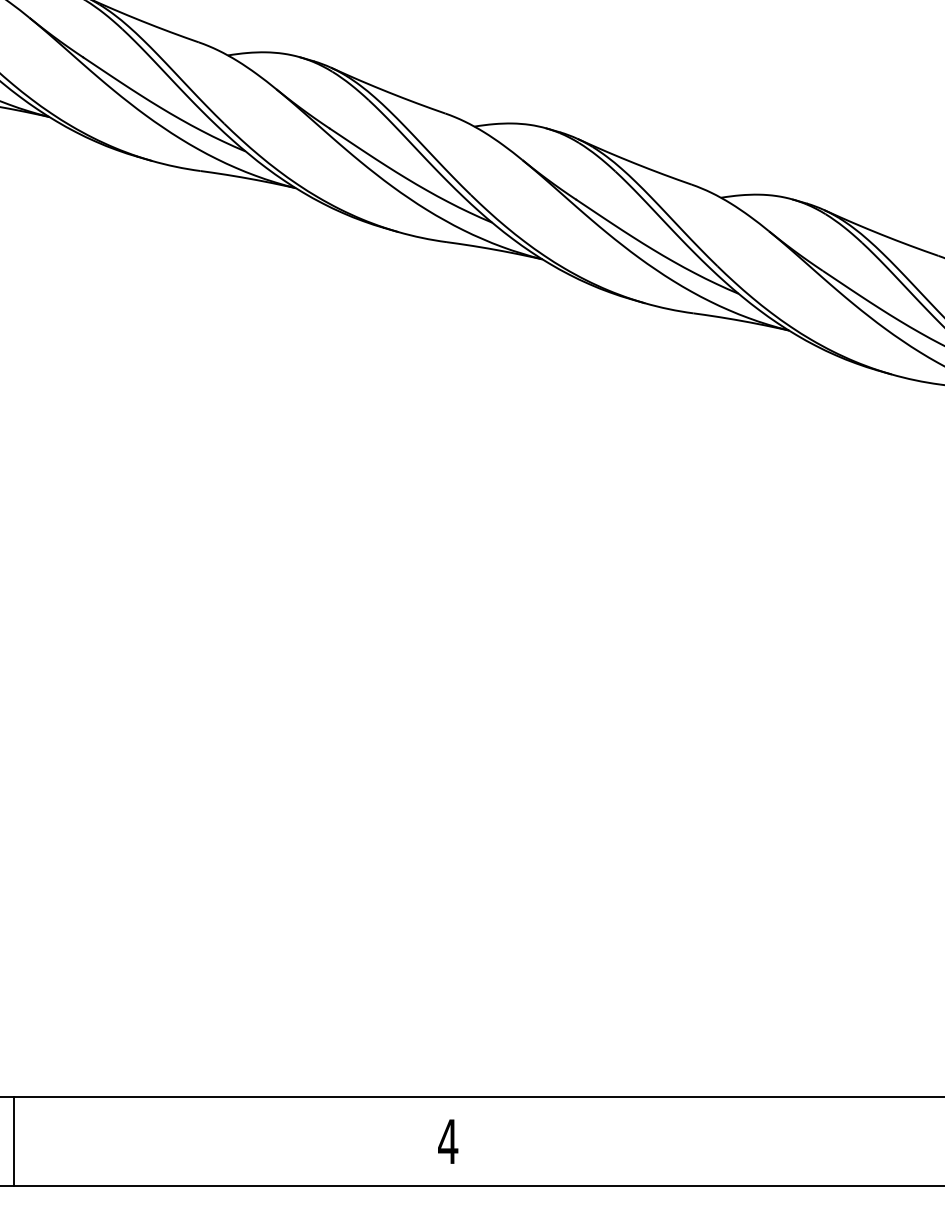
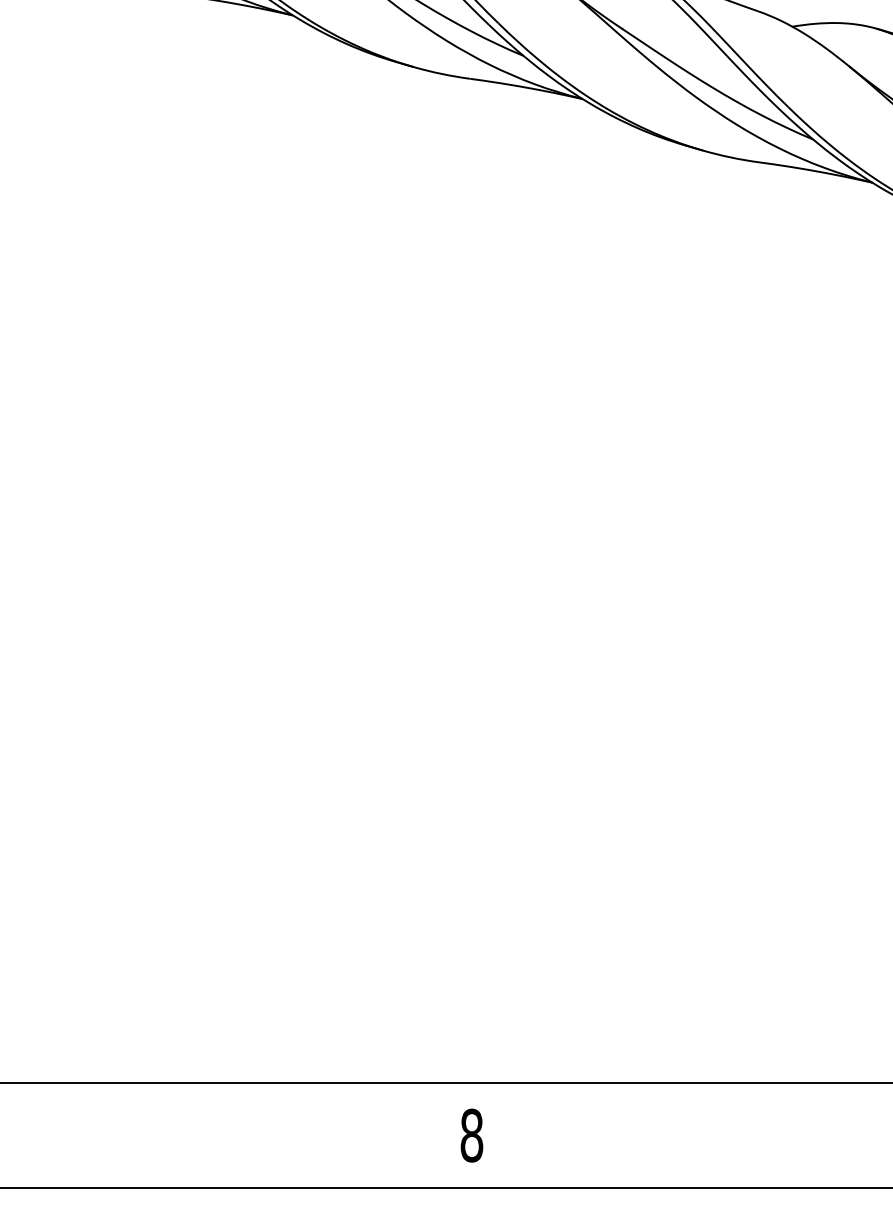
text: (448, 1141) -> (472, 1135), 4 -> 8

